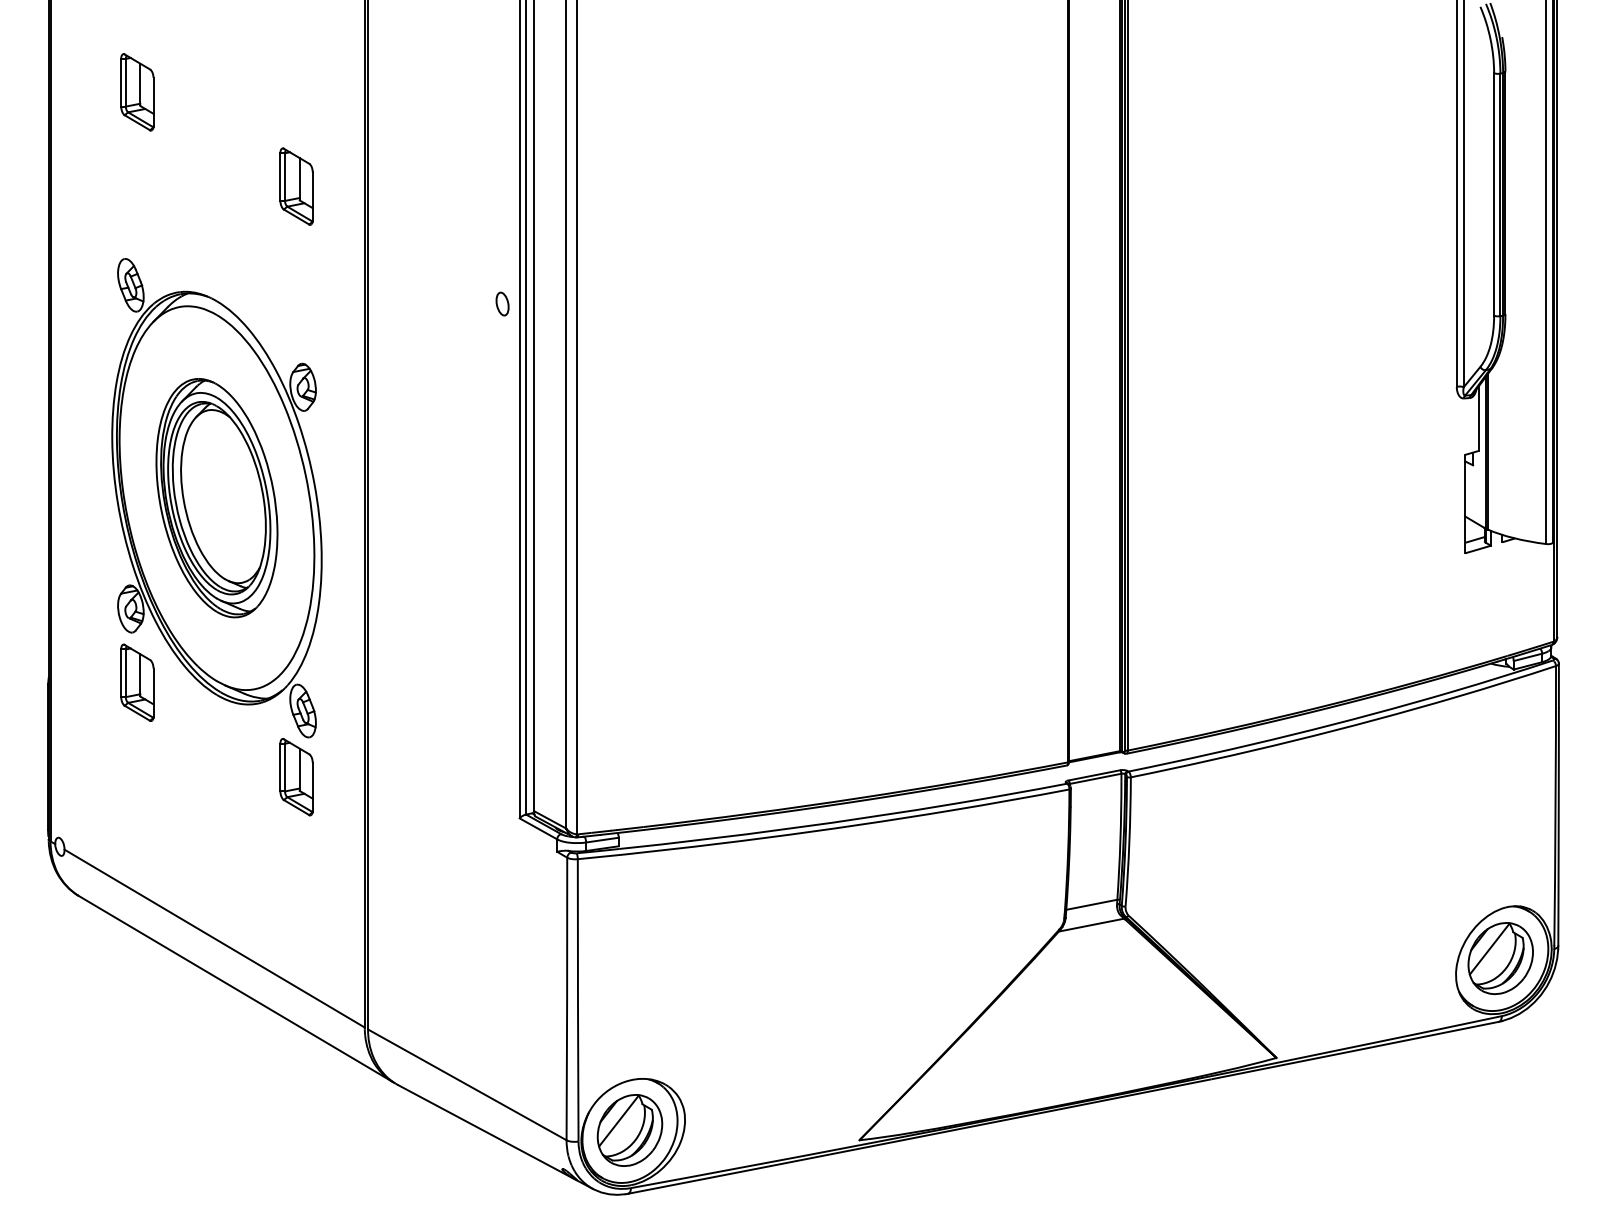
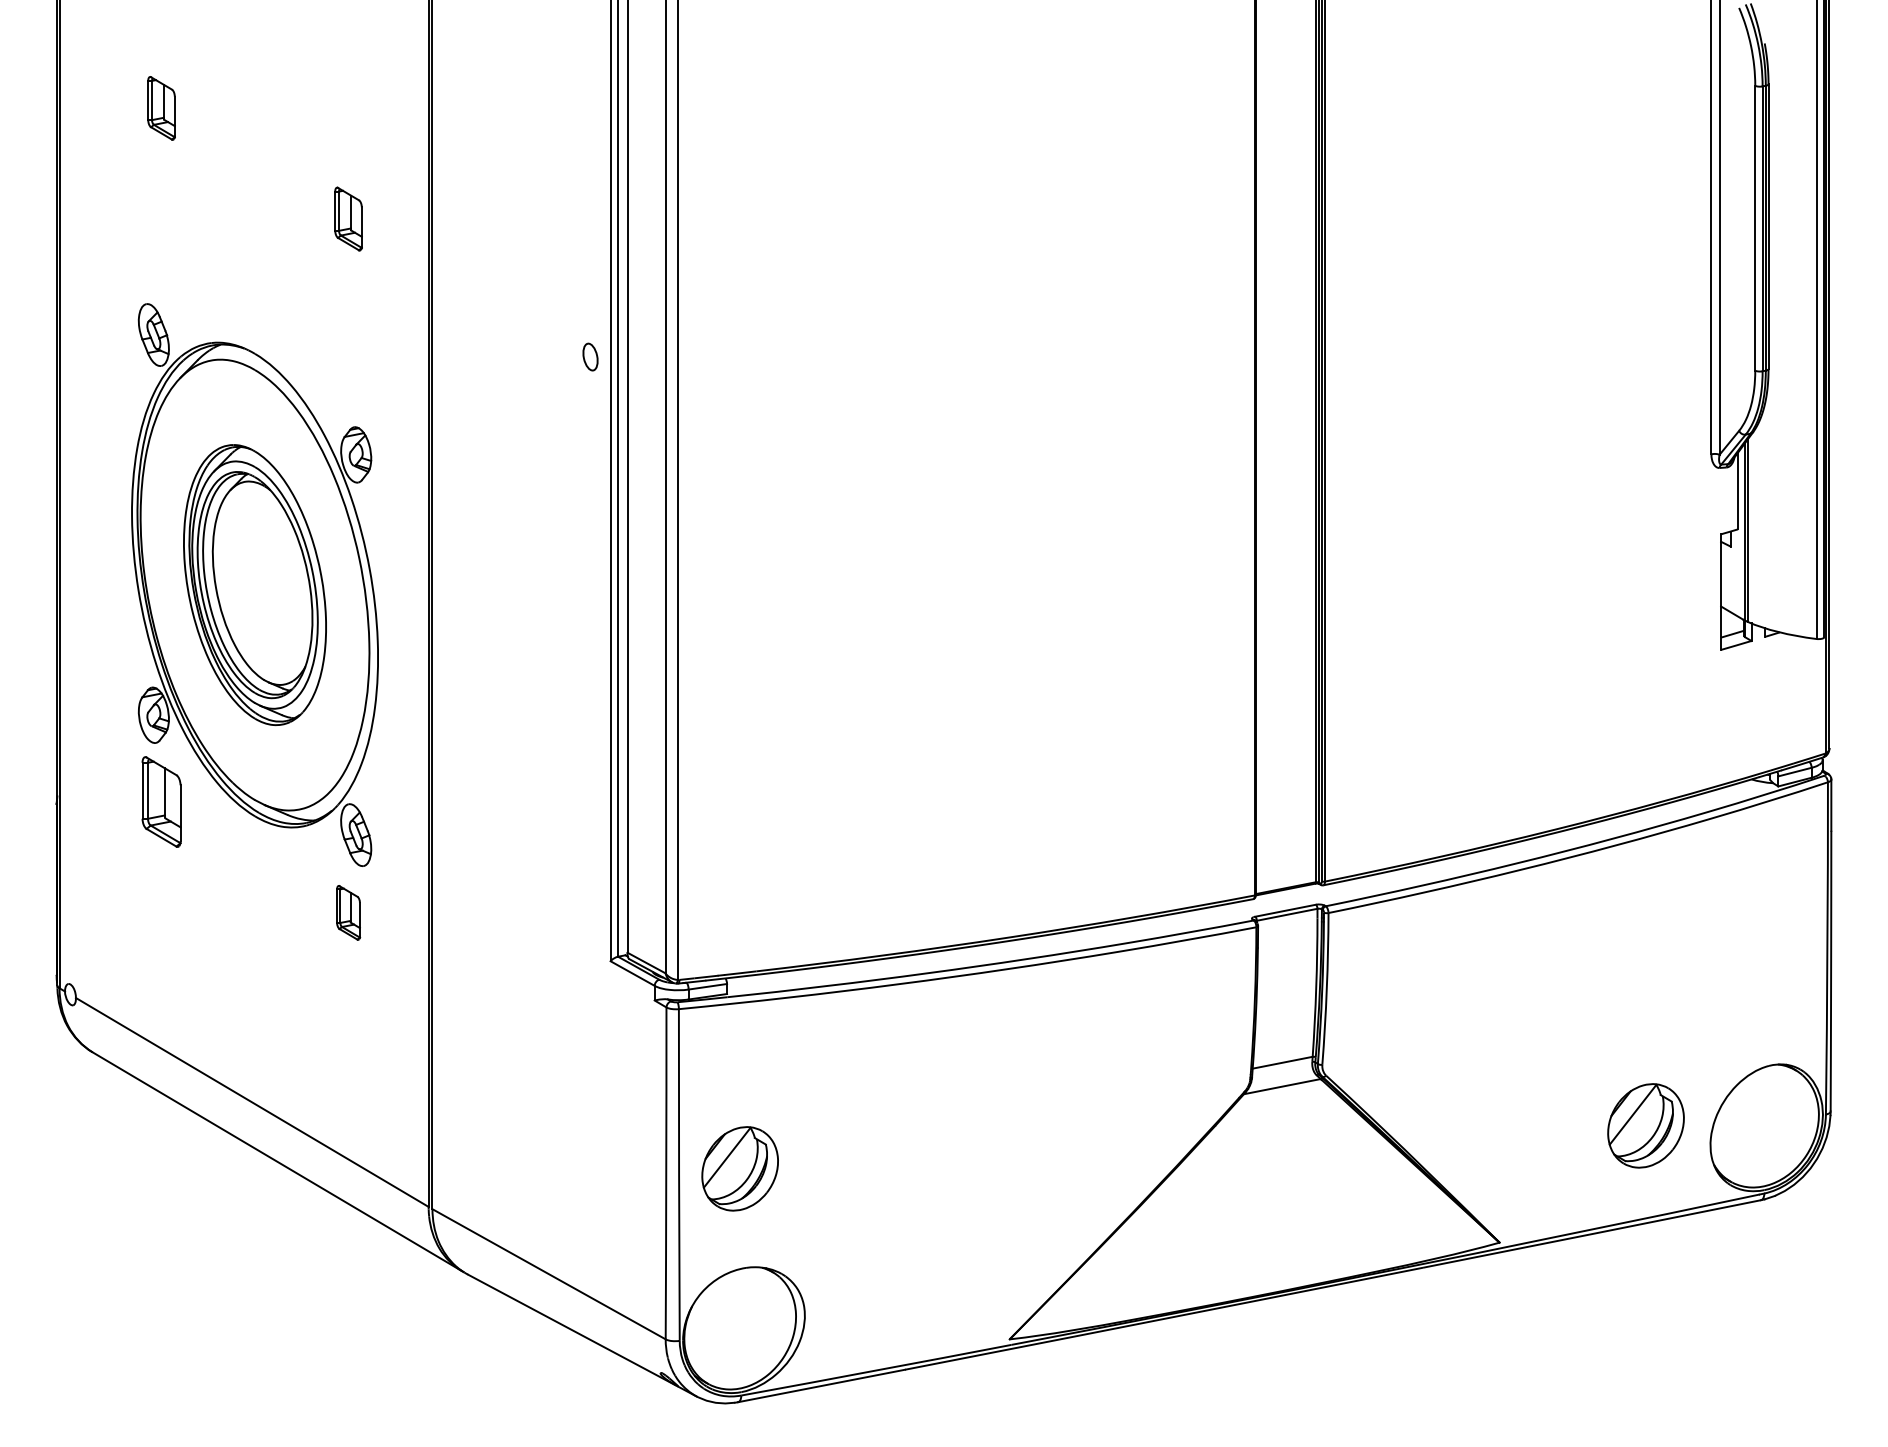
part: (137, 92) -> (161, 108), size x0.7
part: (296, 186) -> (348, 218), size x0.7
part: (296, 776) -> (348, 912), size x0.6
part: (1500, 958) -> (1645, 1125), moved
part: (629, 1130) -> (739, 1168), moved

